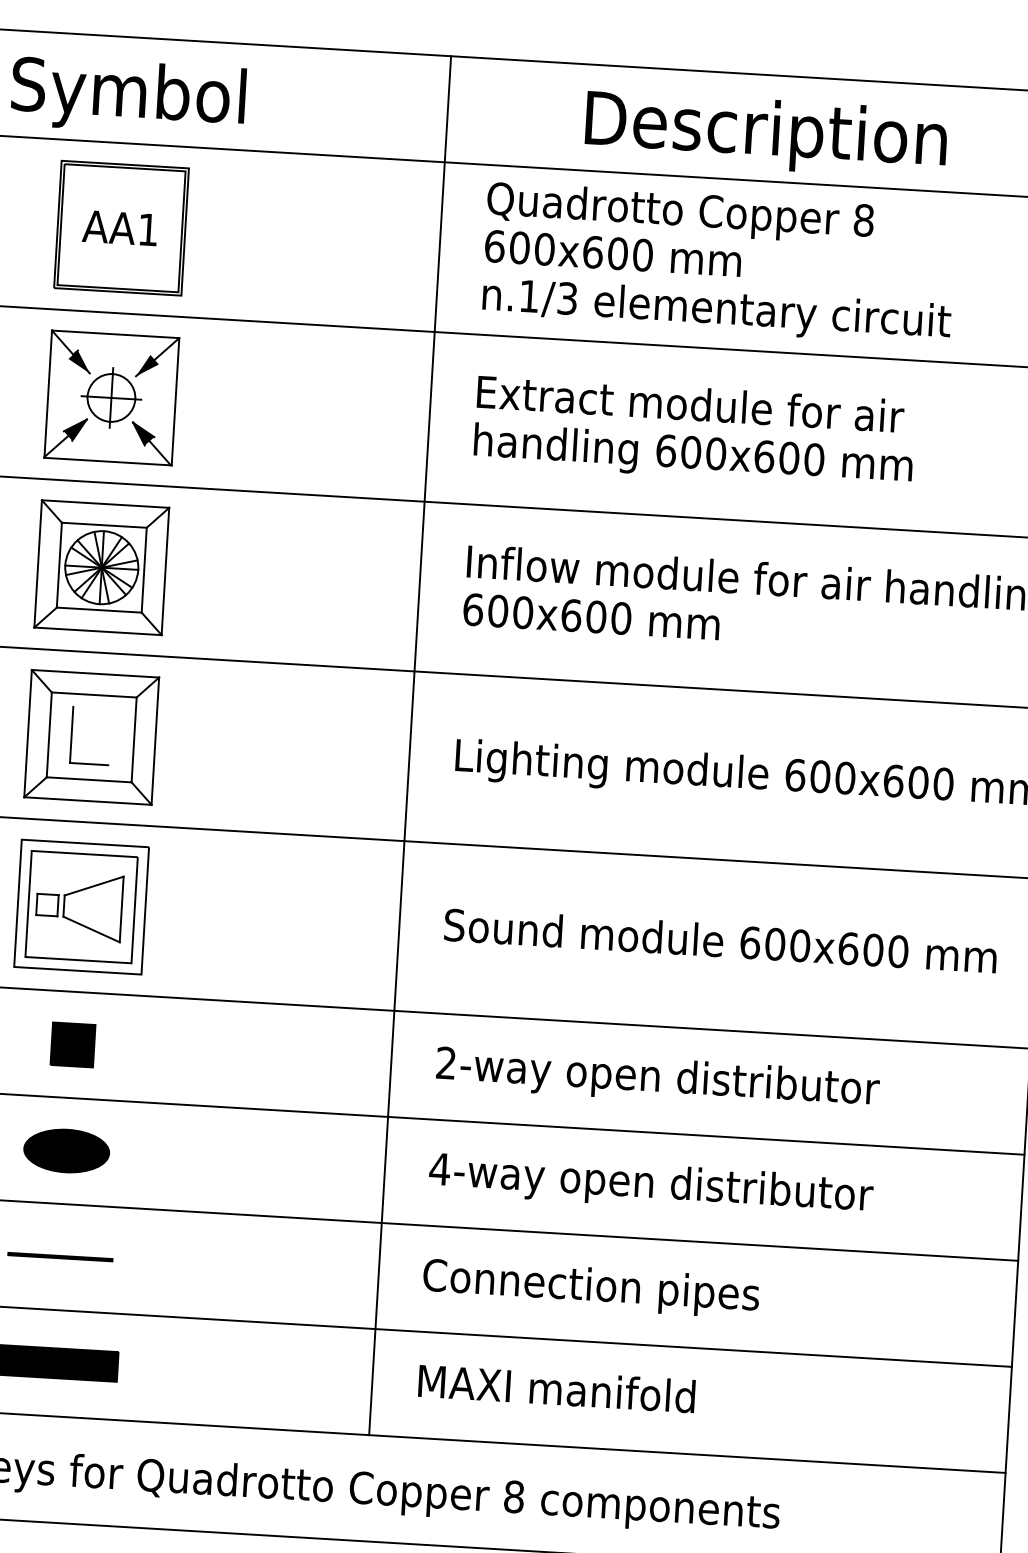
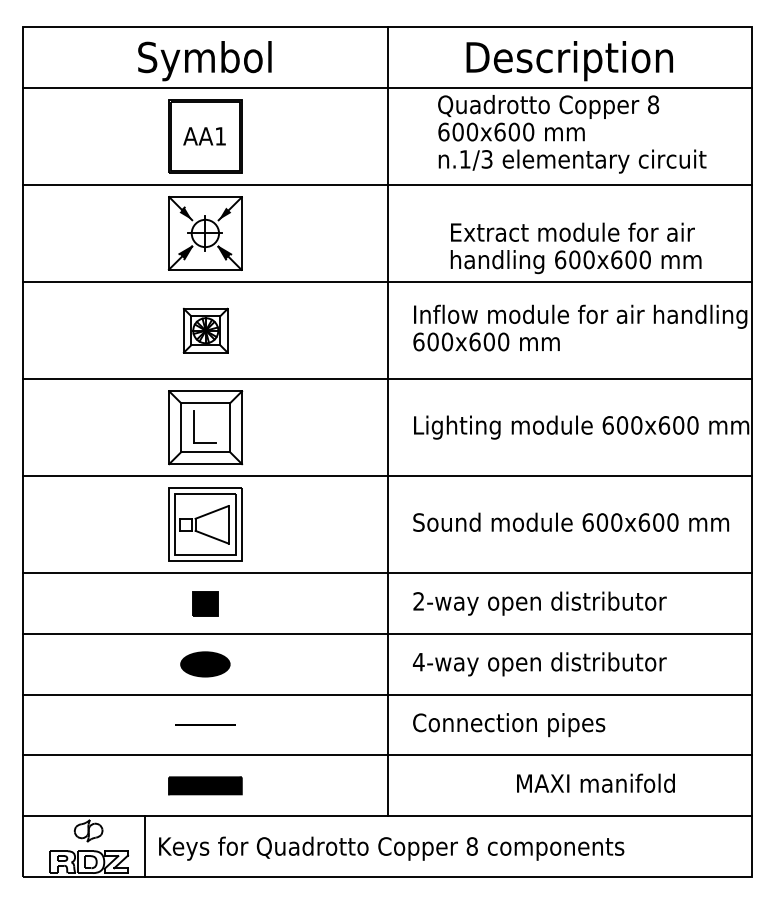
text: (719, 263) -> (572, 134), moved
text: (693, 432) -> (575, 248), moved
part: (101, 567) -> (205, 330), size x0.6
text: (556, 1387) -> (595, 782), moved

